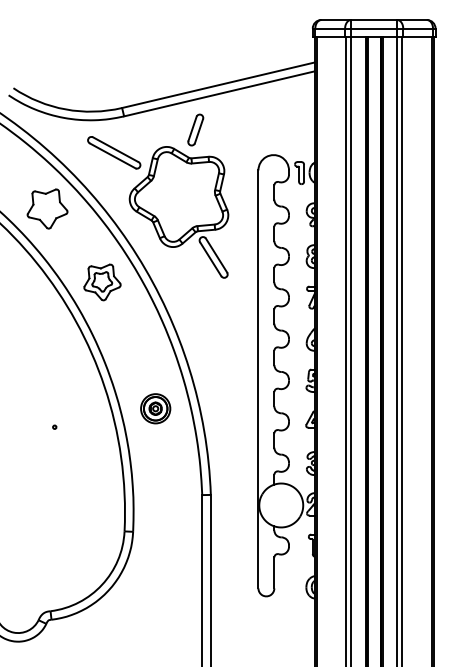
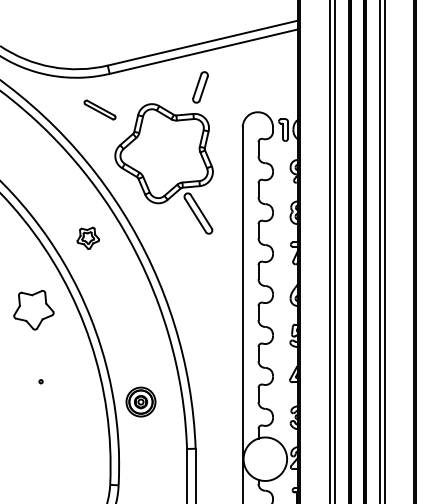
part: (195, 129) -> (200, 86), moved
part: (114, 152) -> (100, 109), size x0.6
part: (47, 208) -> (33, 309), moved
part: (102, 282) -> (88, 238), size x0.6
part: (155, 408) -> (140, 401), moved

